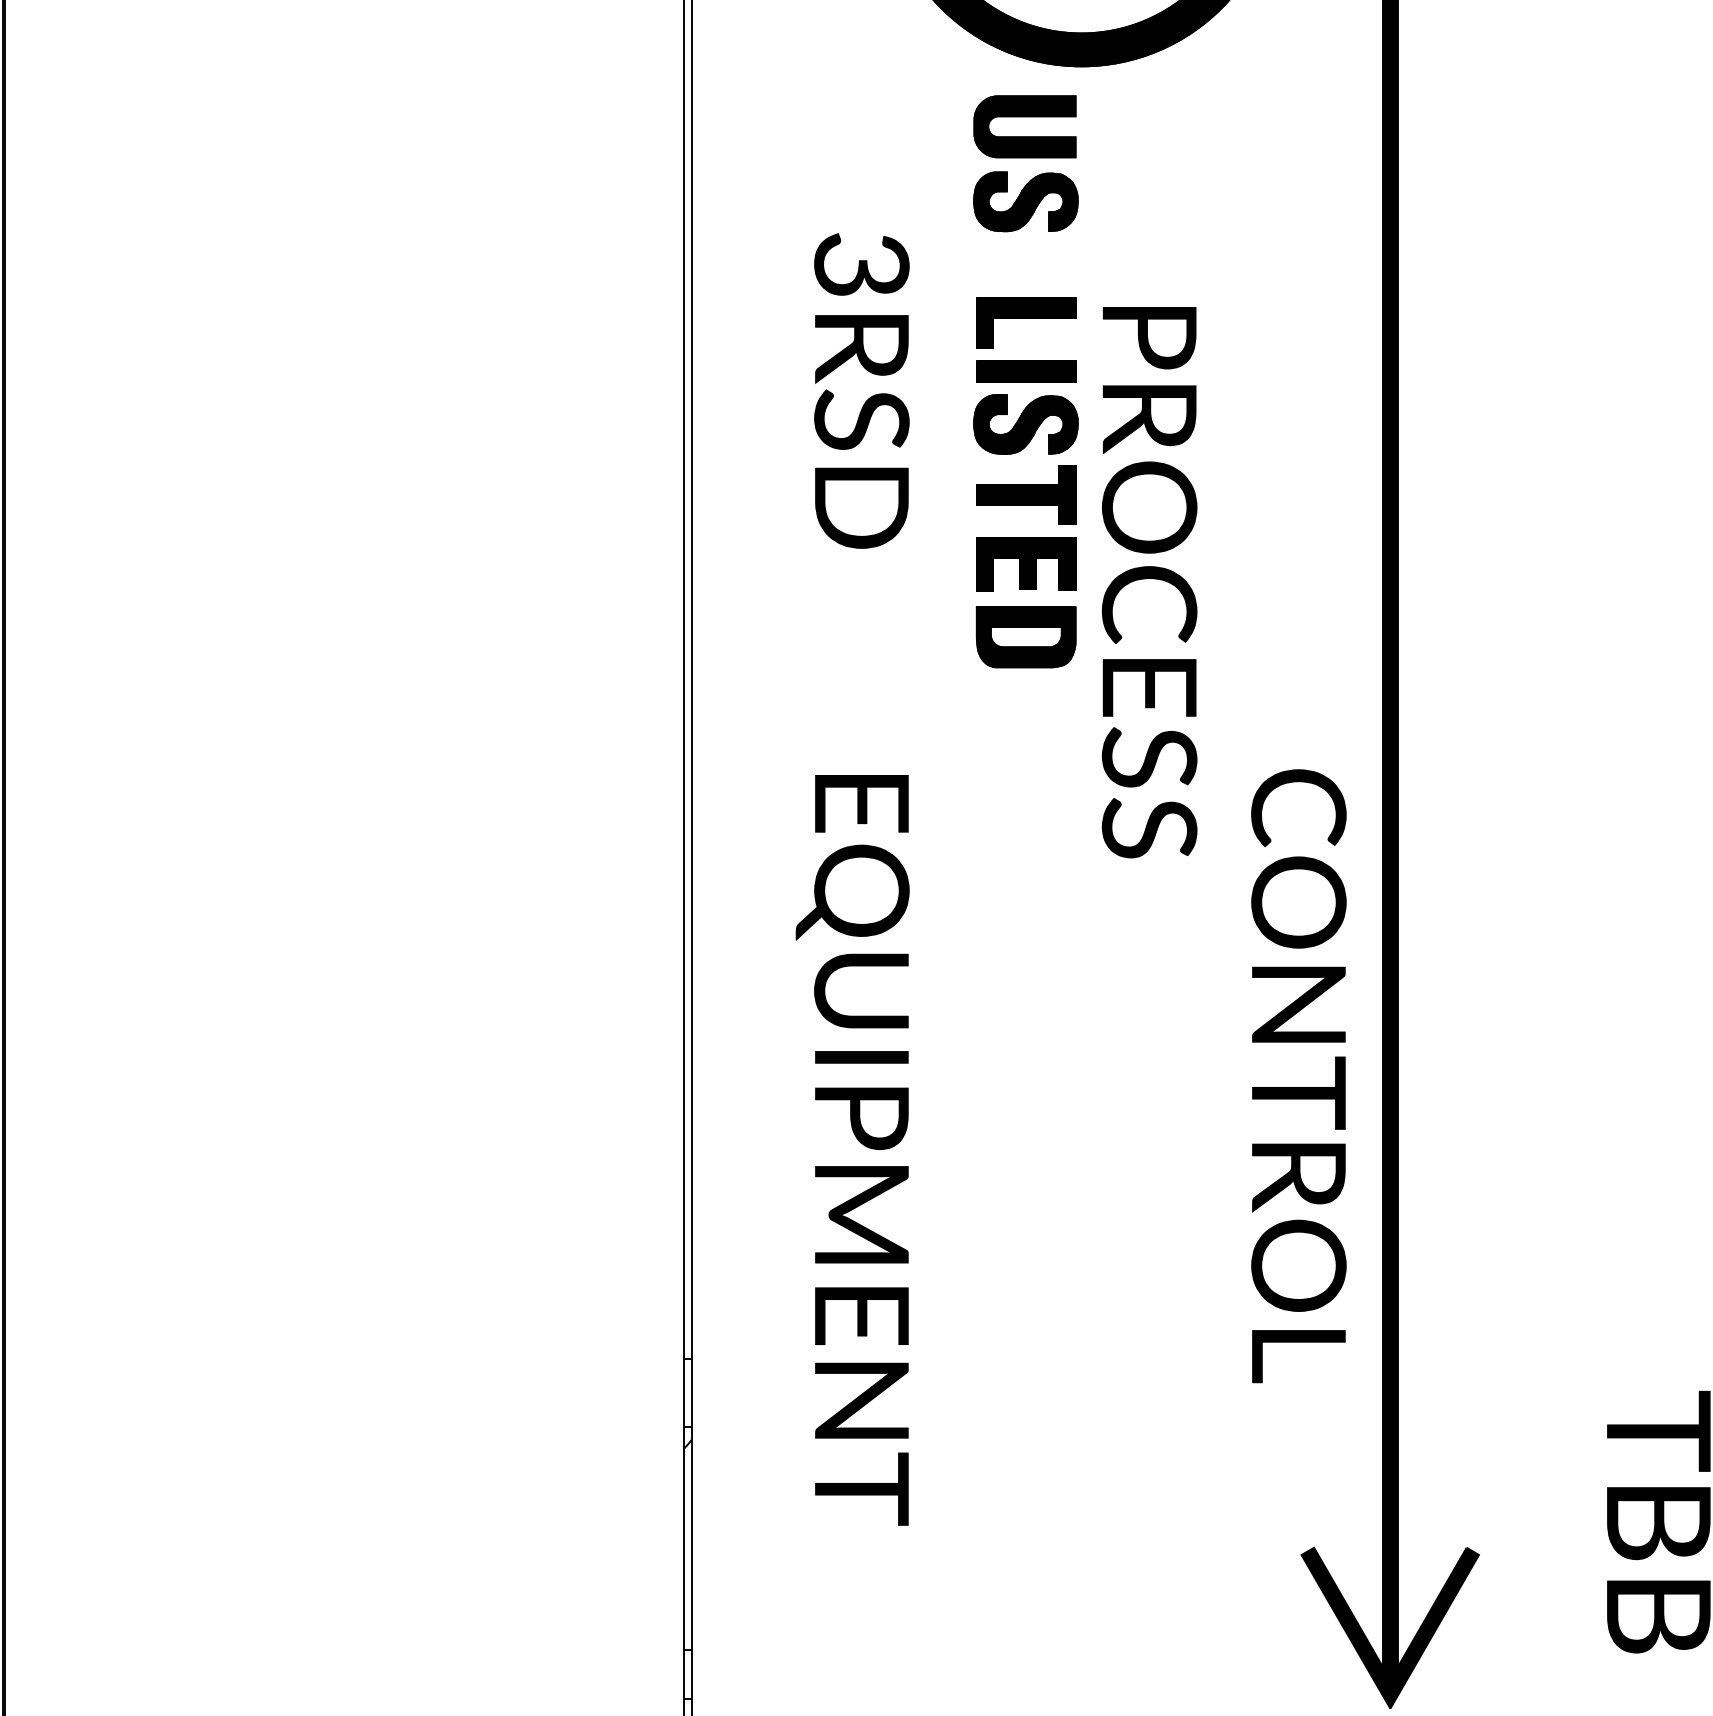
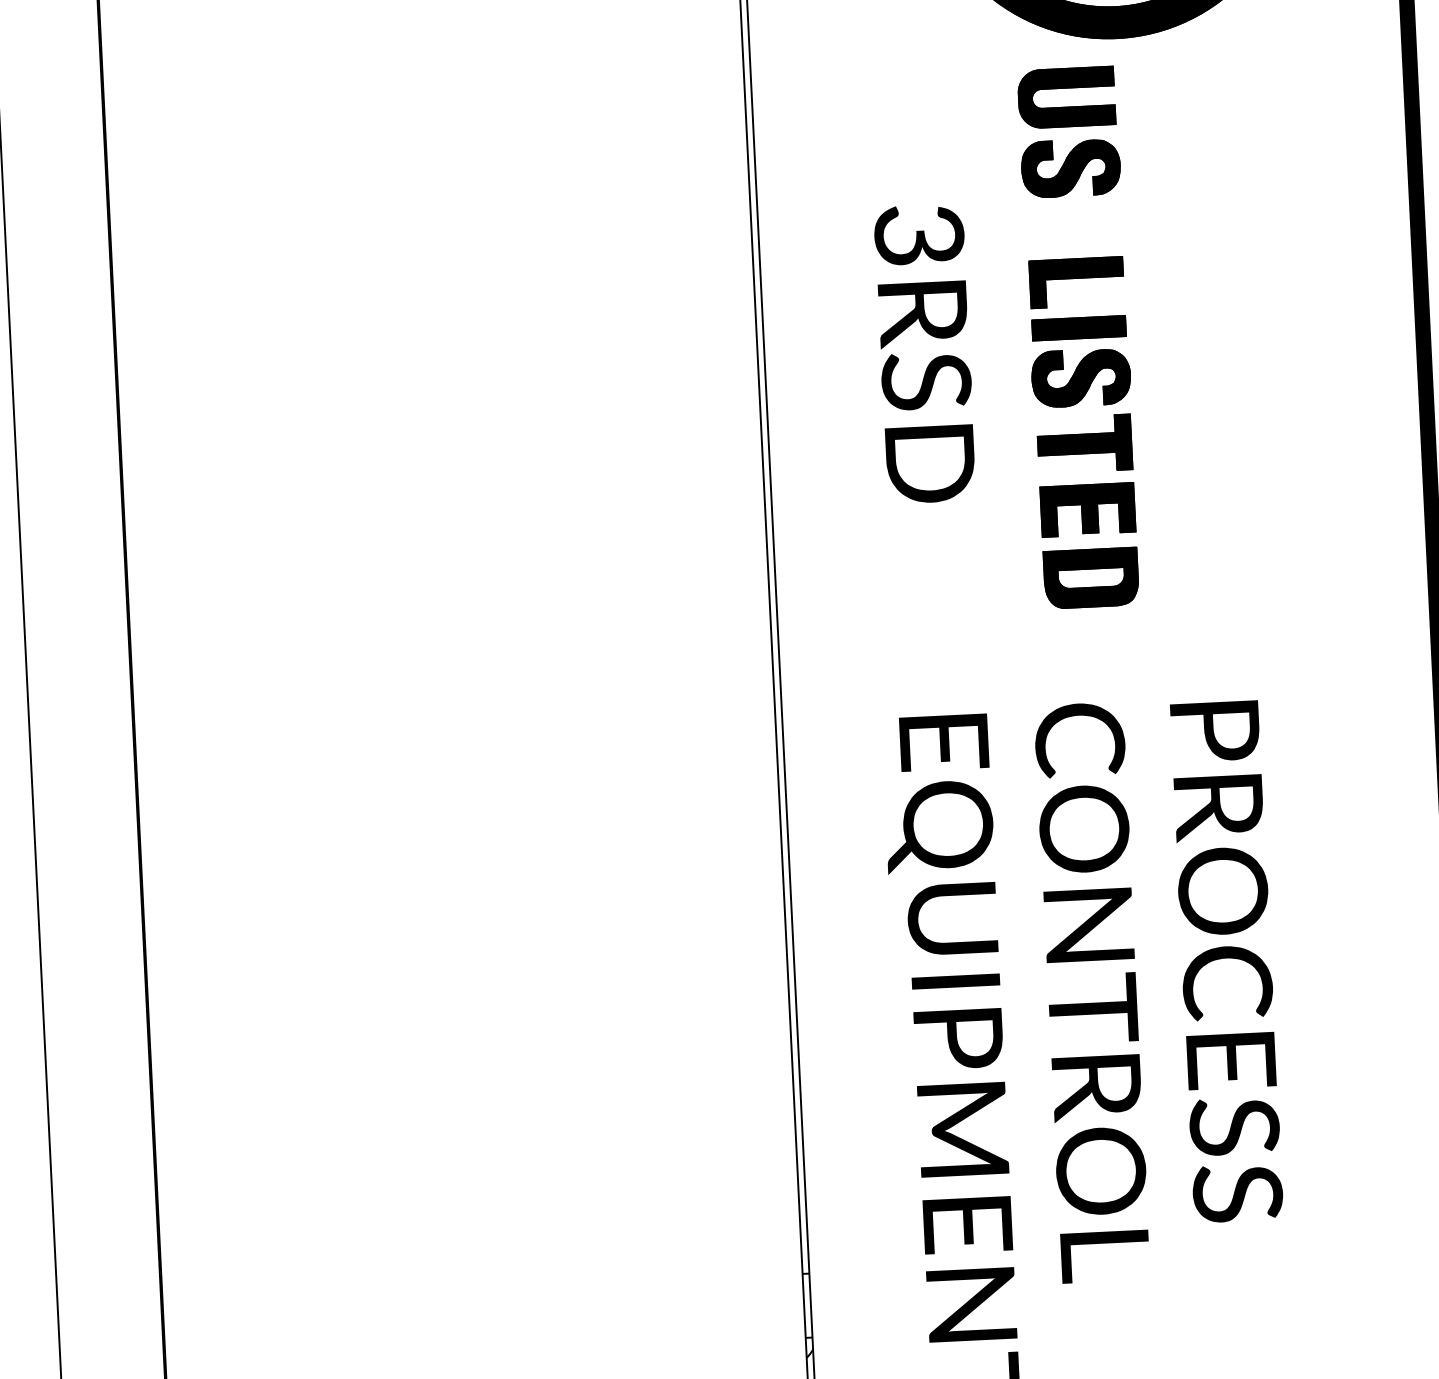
text: (1149, 582) -> (1226, 961), moved
text: (1298, 1076) -> (1092, 992), moved

